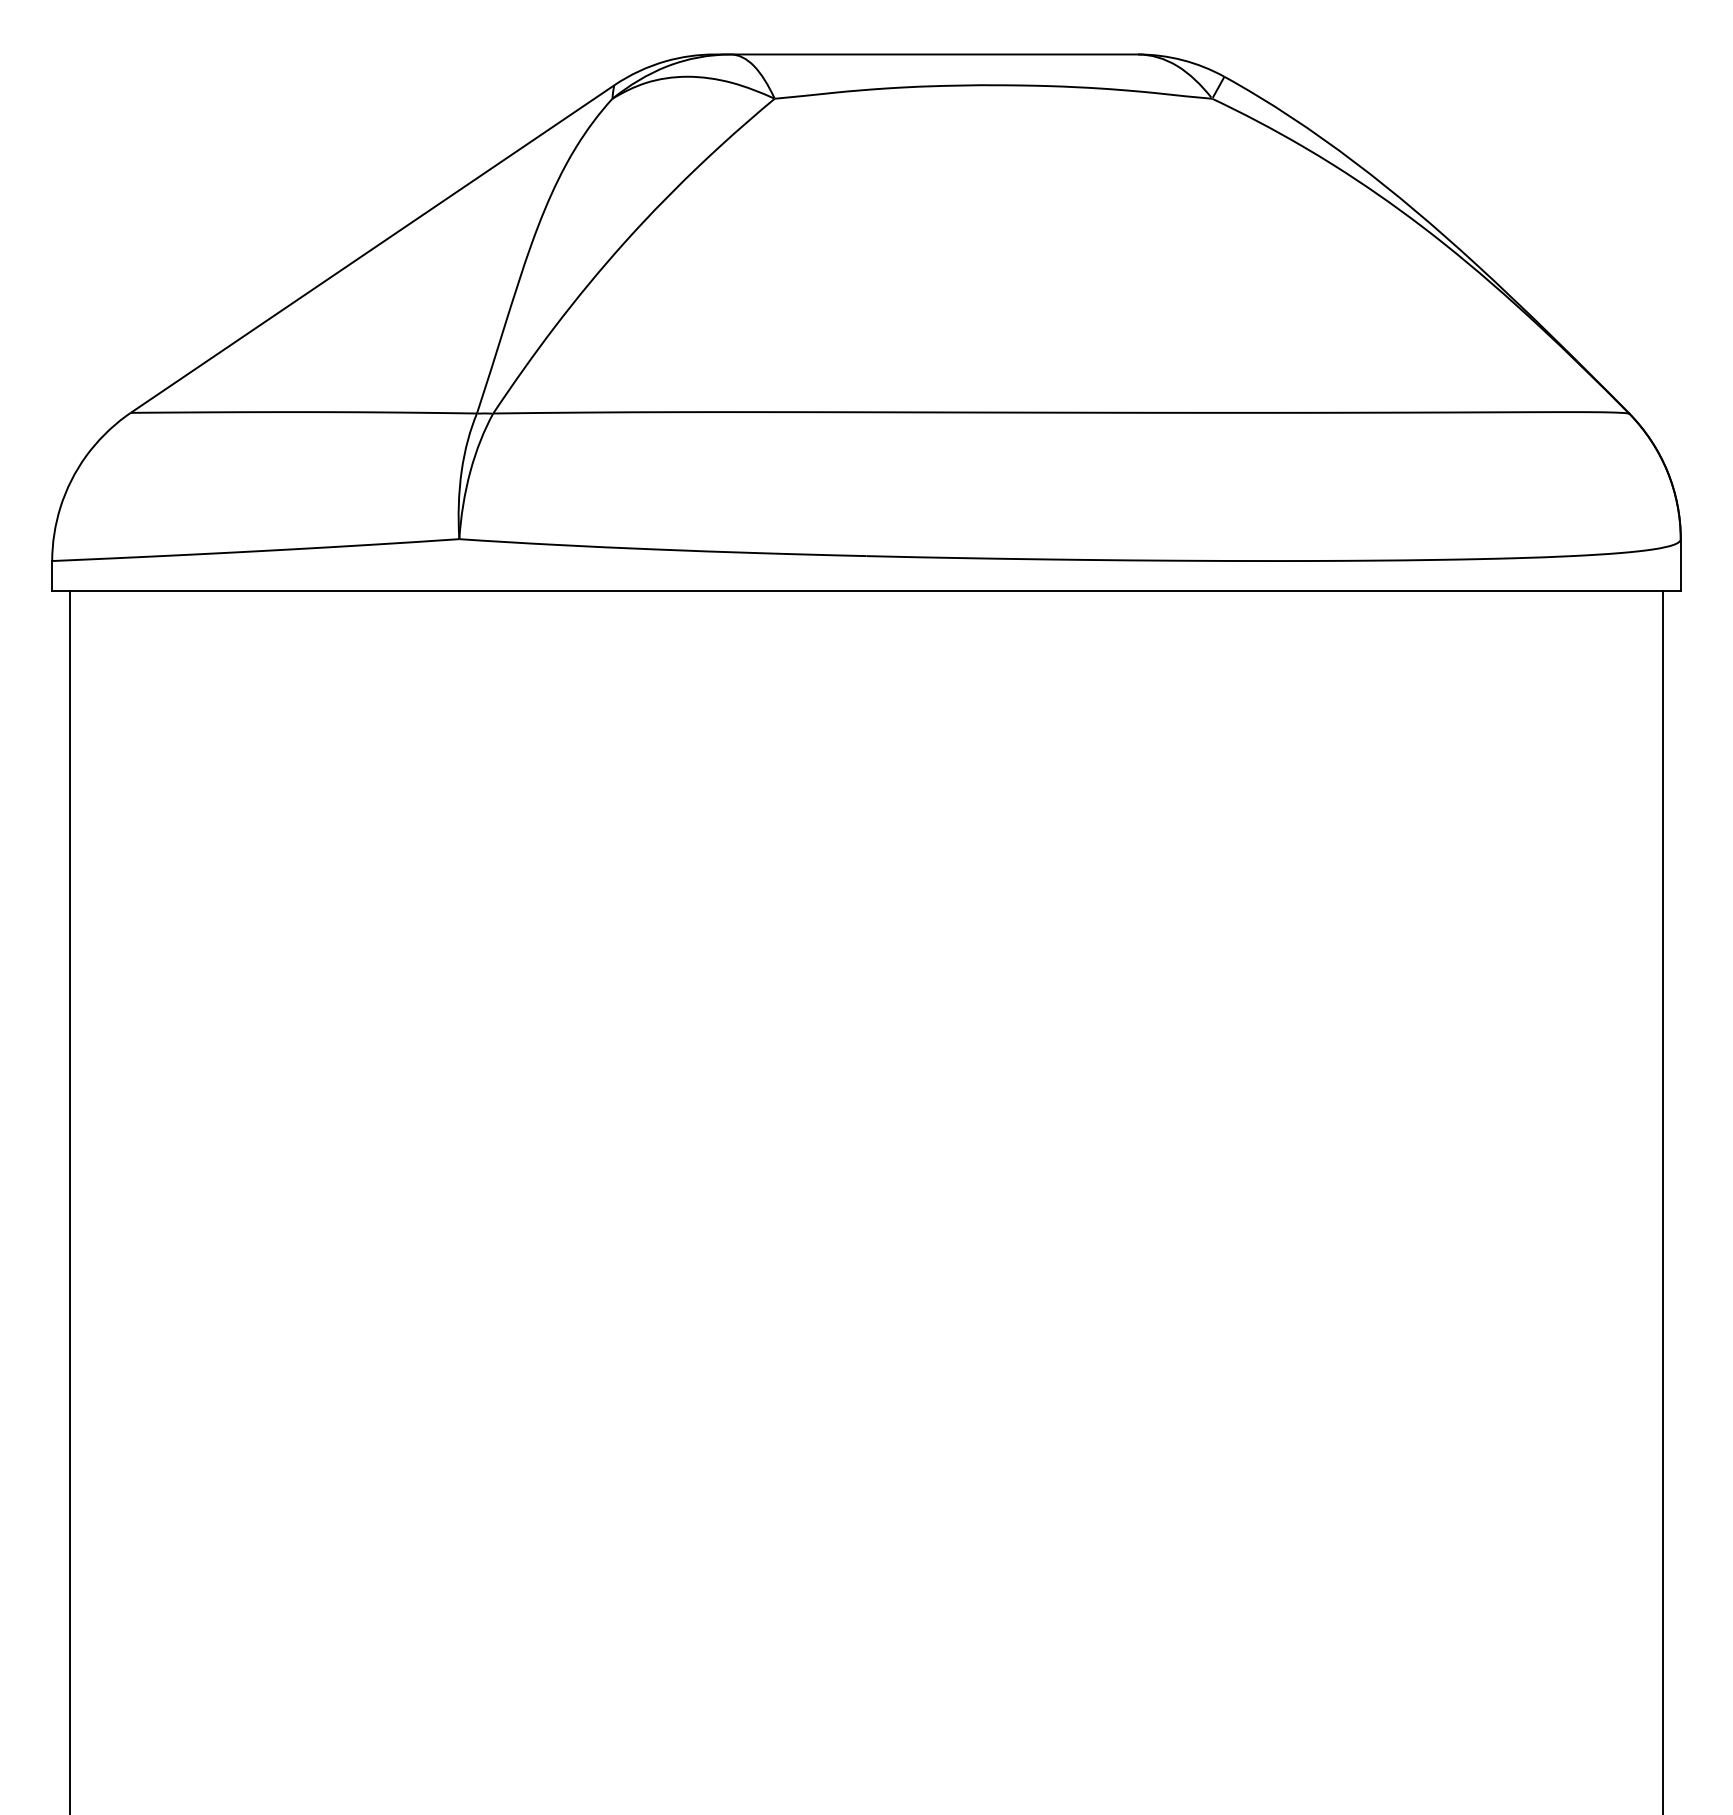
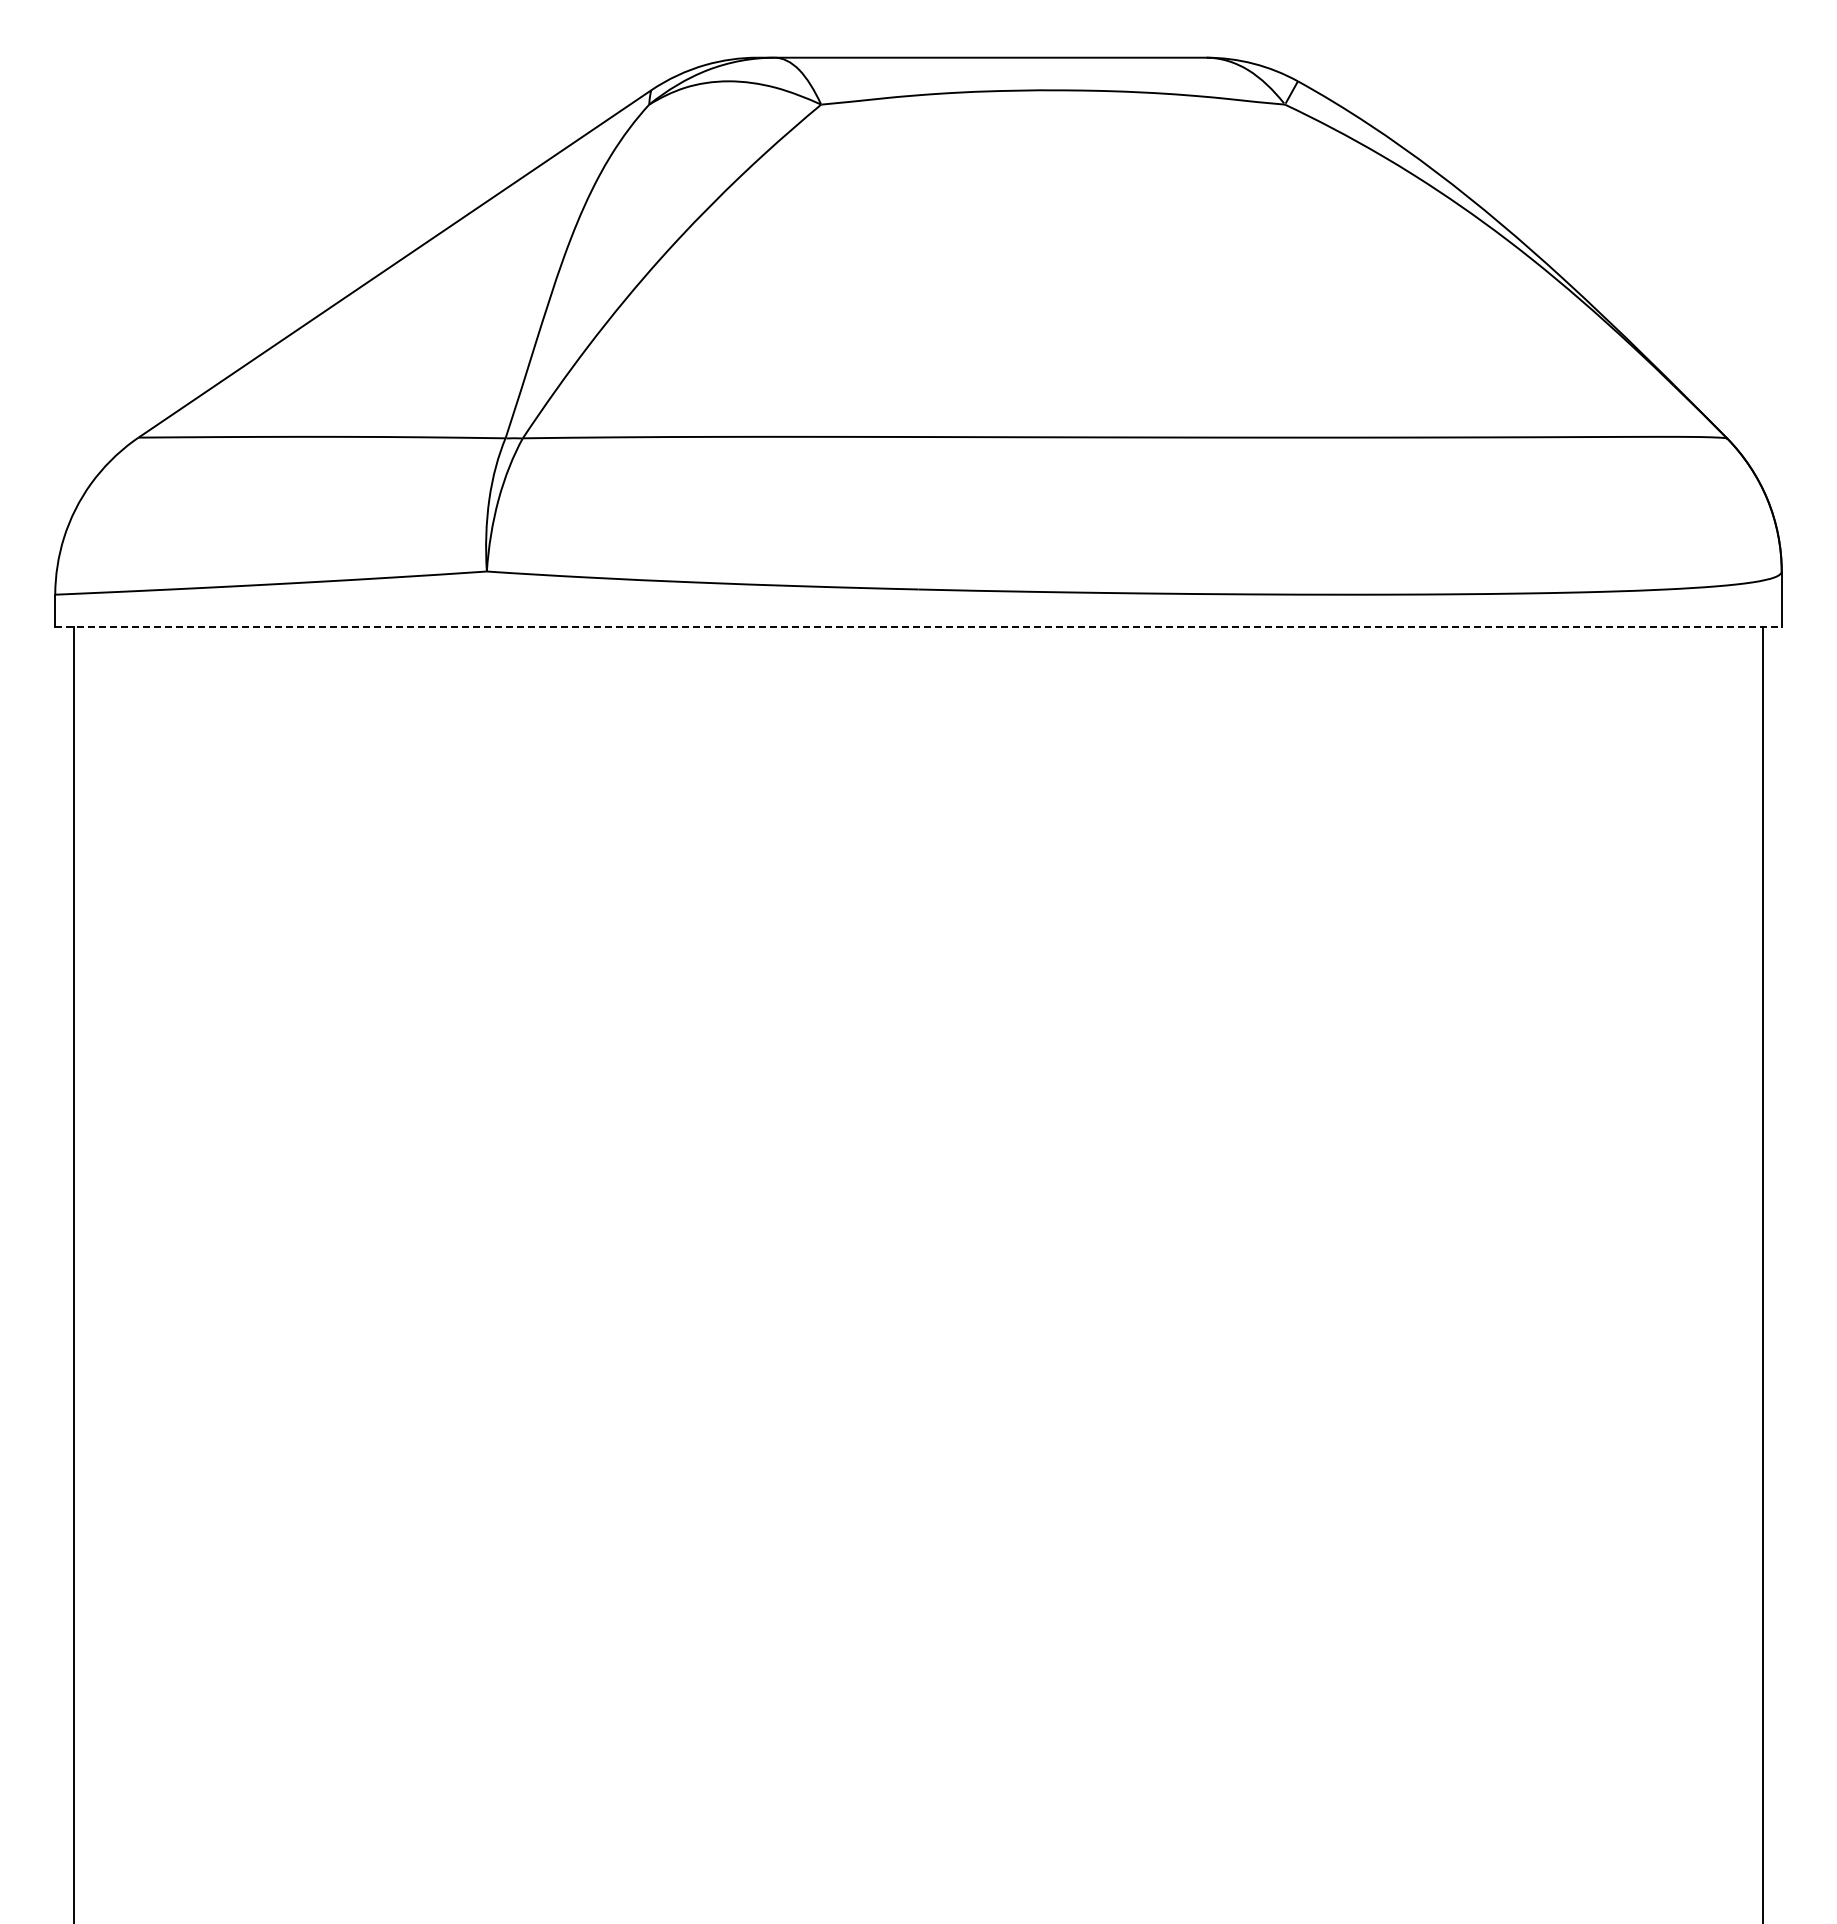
line: (867, 591) -> (919, 626), solid -> dashed

